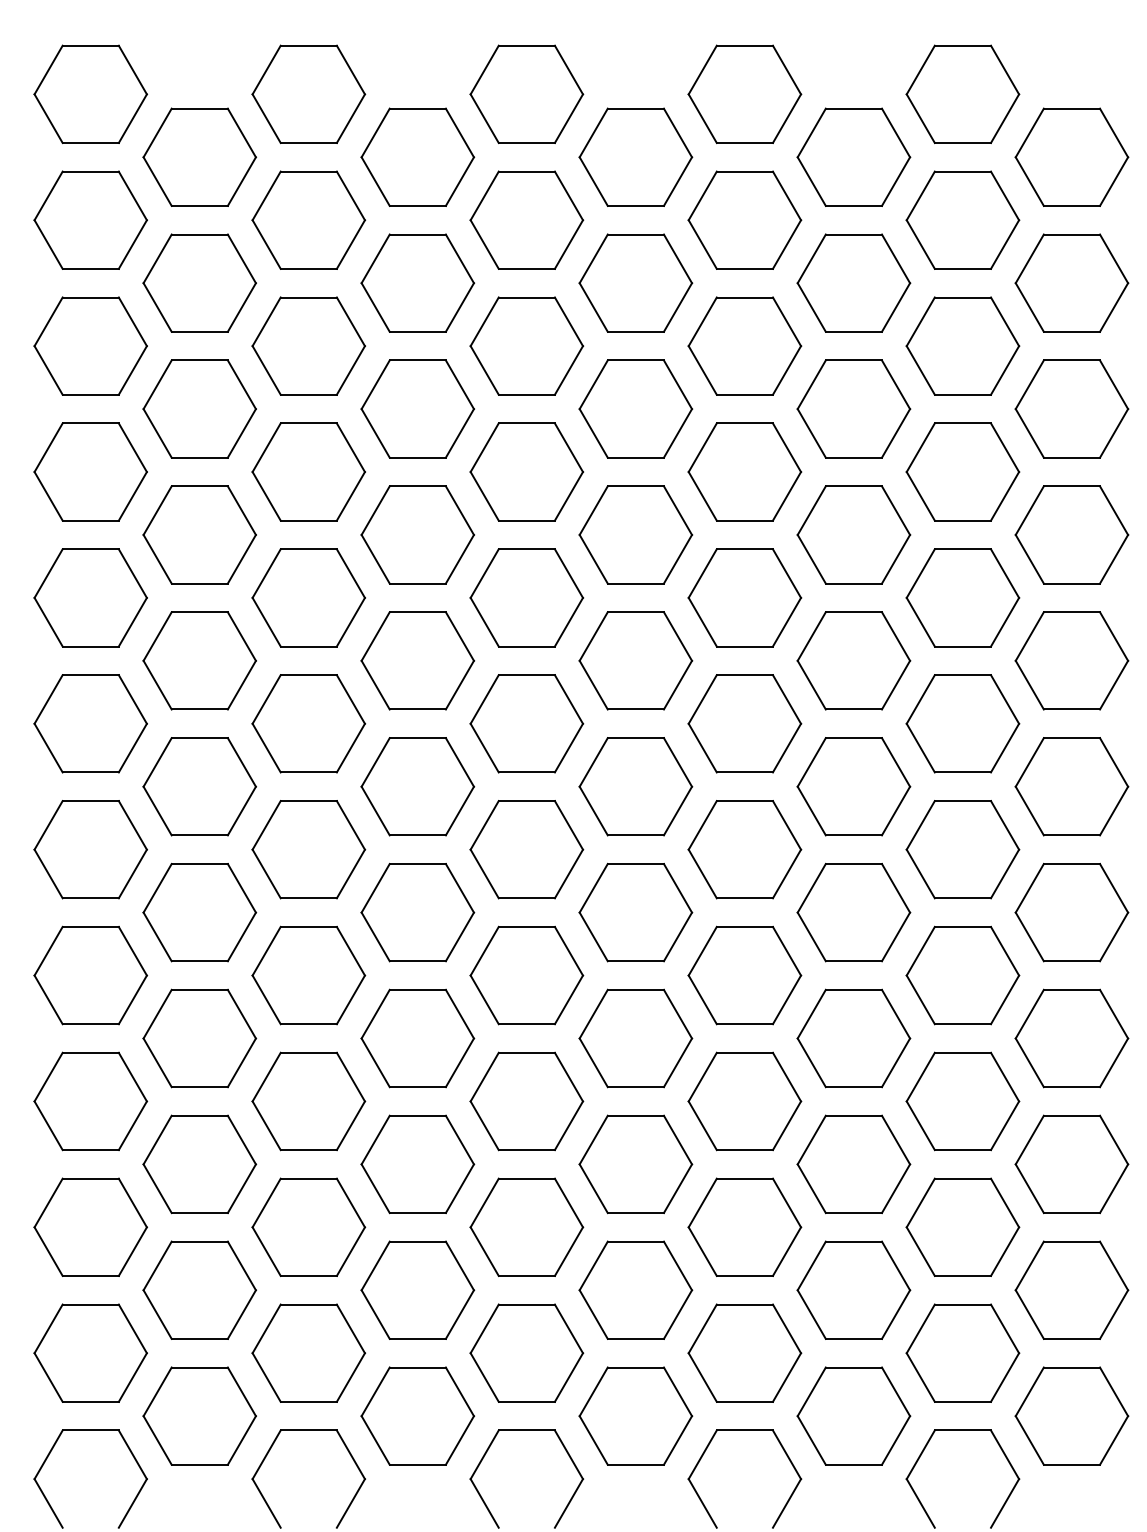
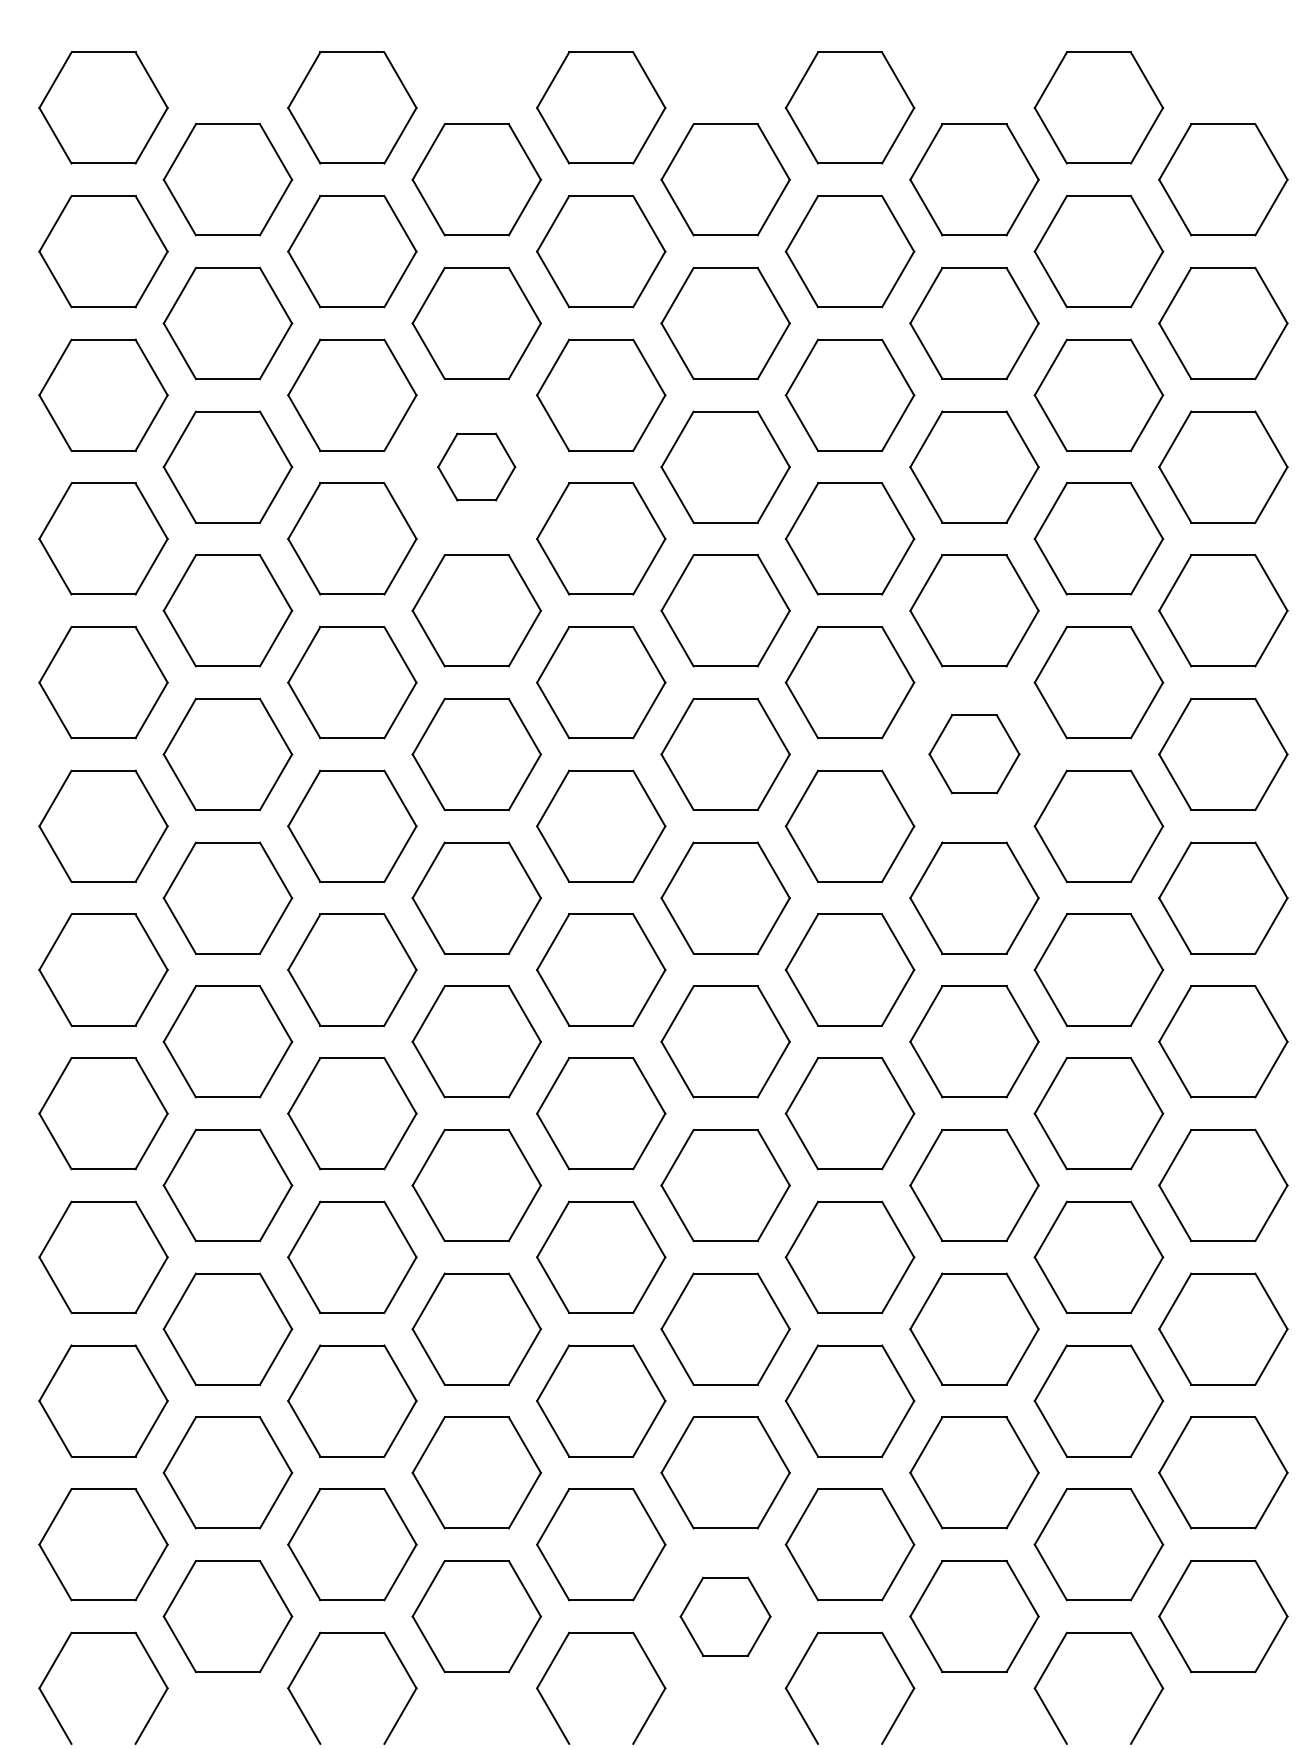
part: (417, 408) -> (476, 466), size x0.6
part: (853, 659) -> (974, 753), size x0.7
part: (635, 1416) -> (725, 1616), size x0.7

